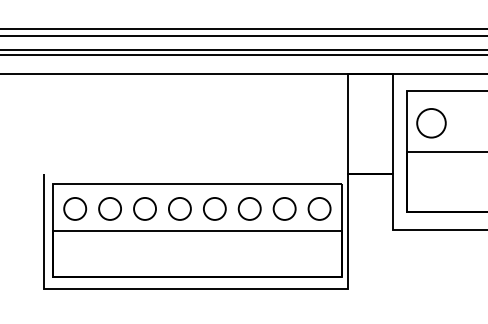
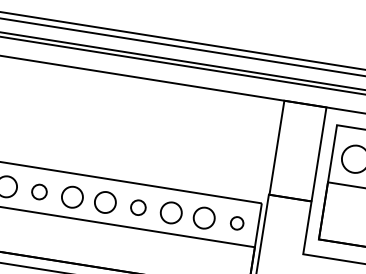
part: (109, 208) -> (39, 191), size x0.7
part: (214, 208) -> (138, 207), size x0.7
part: (319, 208) -> (237, 222), size x0.6

